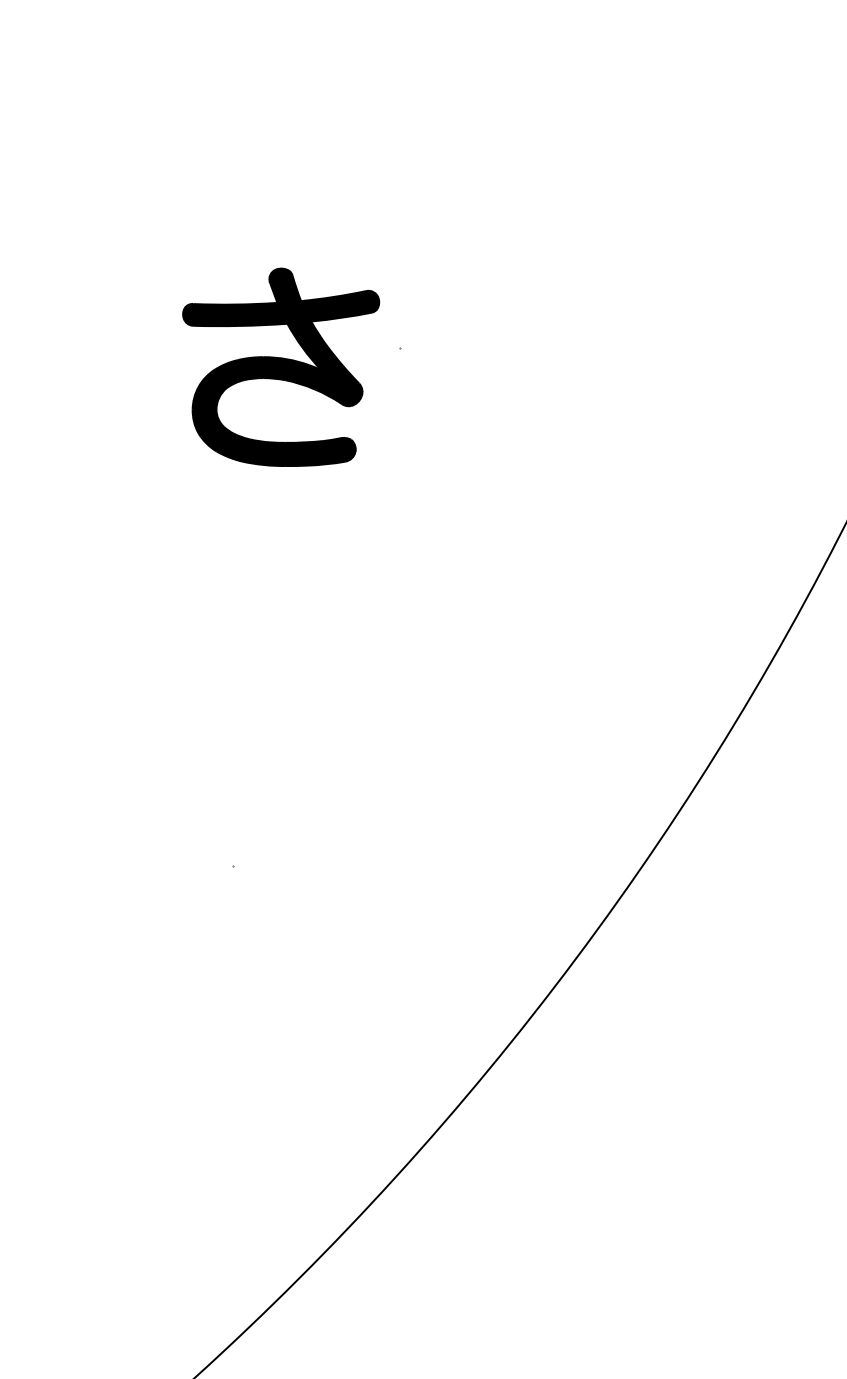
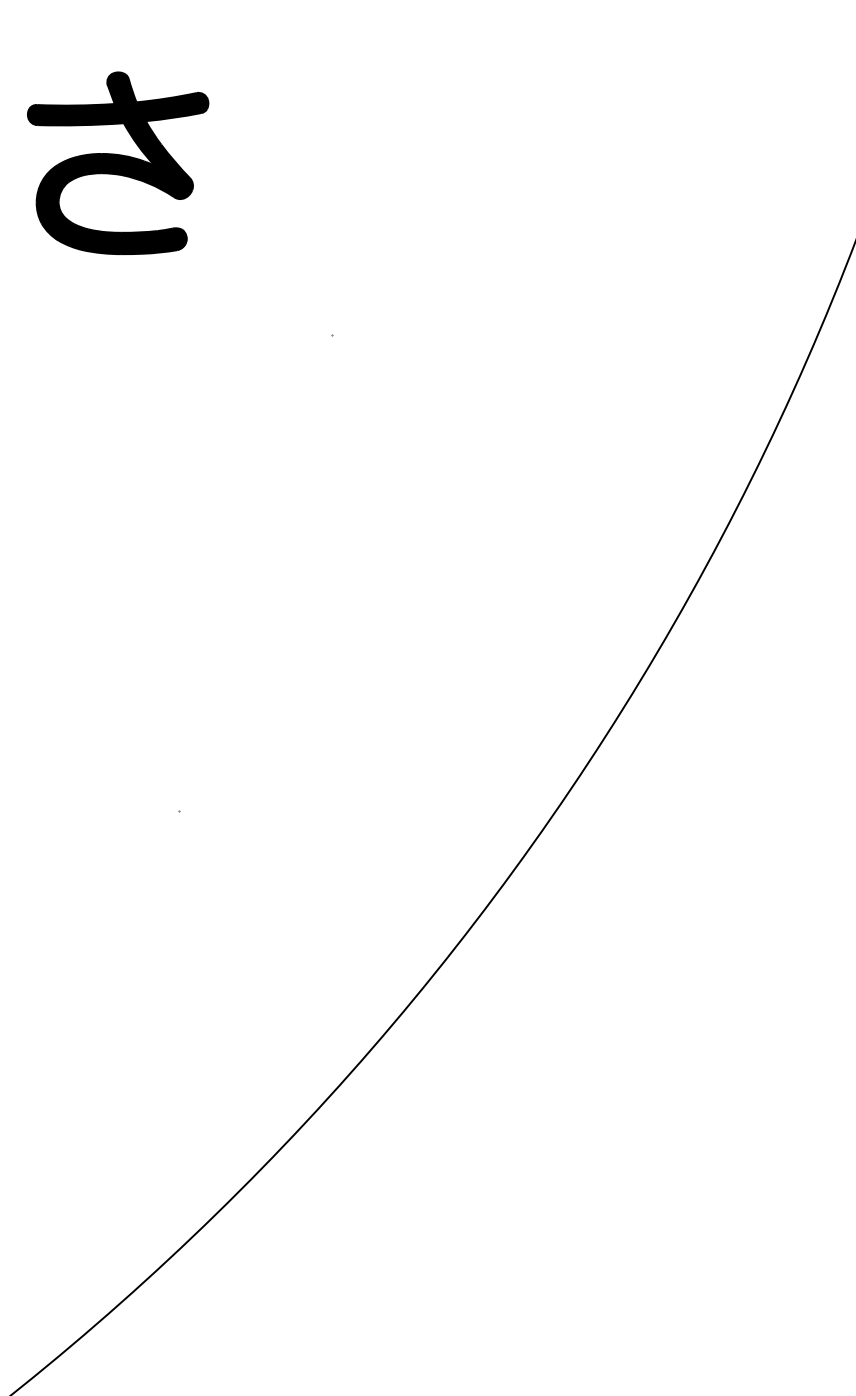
part: (281, 366) -> (118, 162), moved

